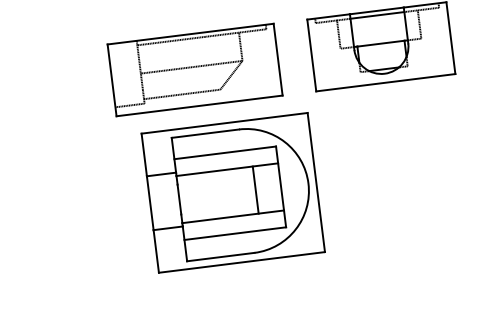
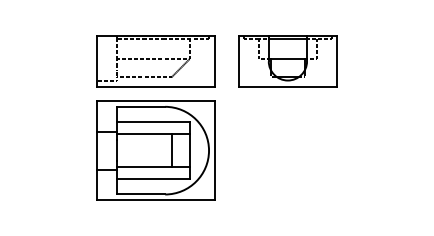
part: (233, 192) -> (155, 150), moved

